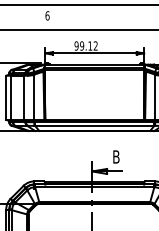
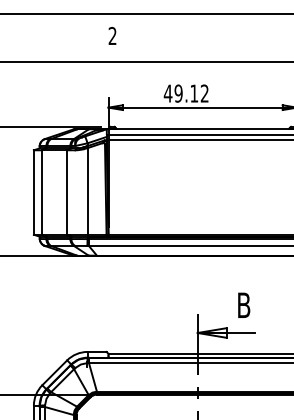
text: (47, 15) -> (112, 35), 6 -> 2
text: (76, 45) -> (167, 92), 99.12 -> 49.12

